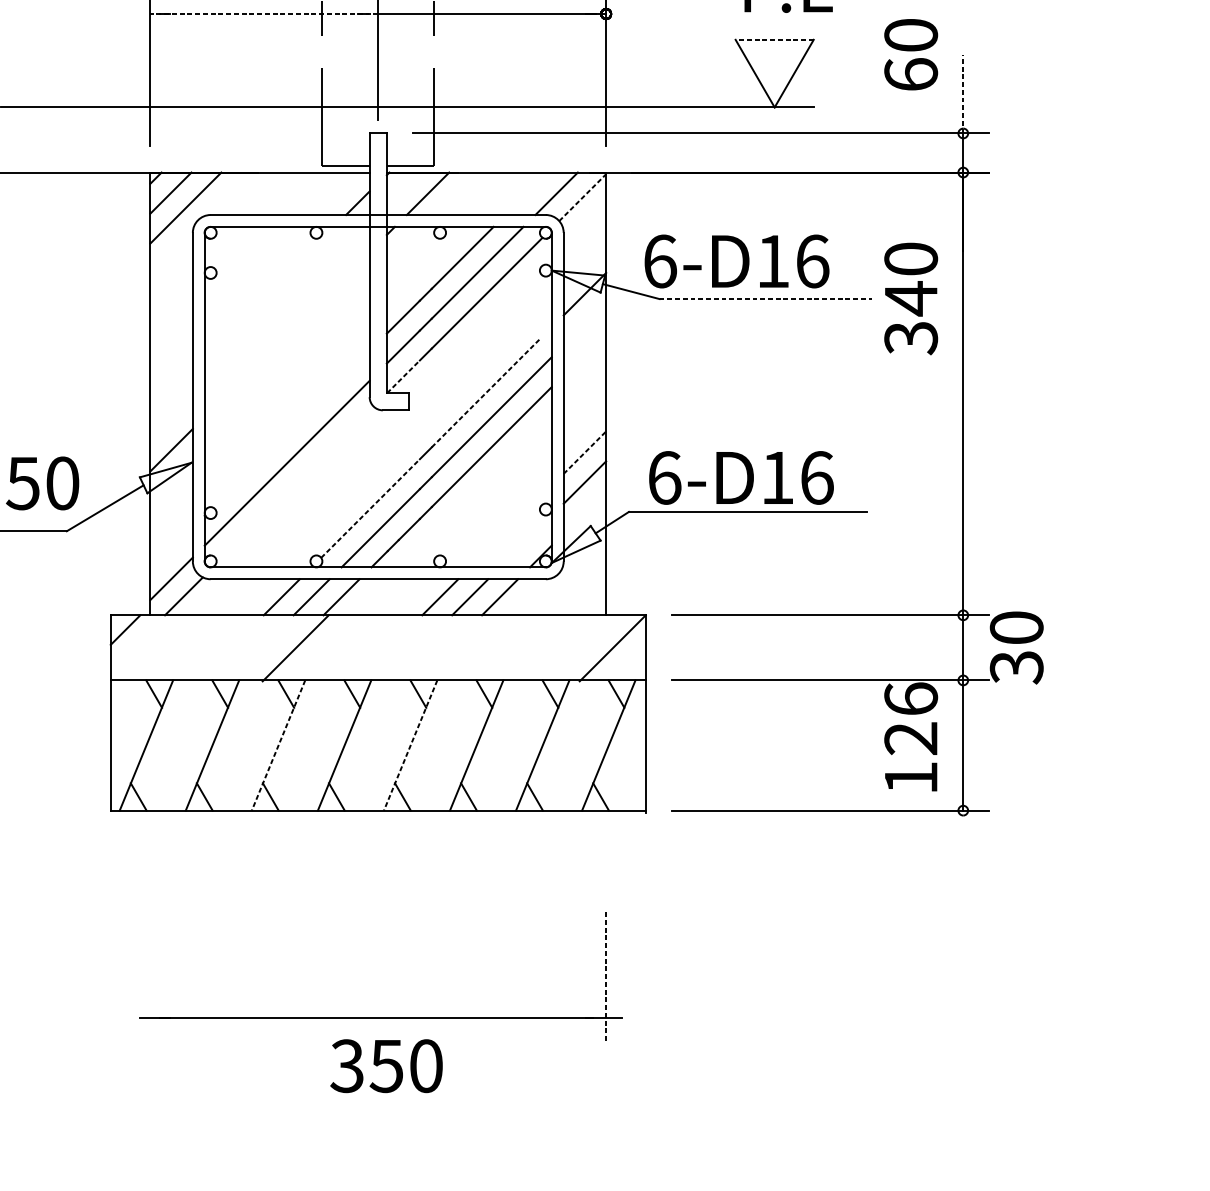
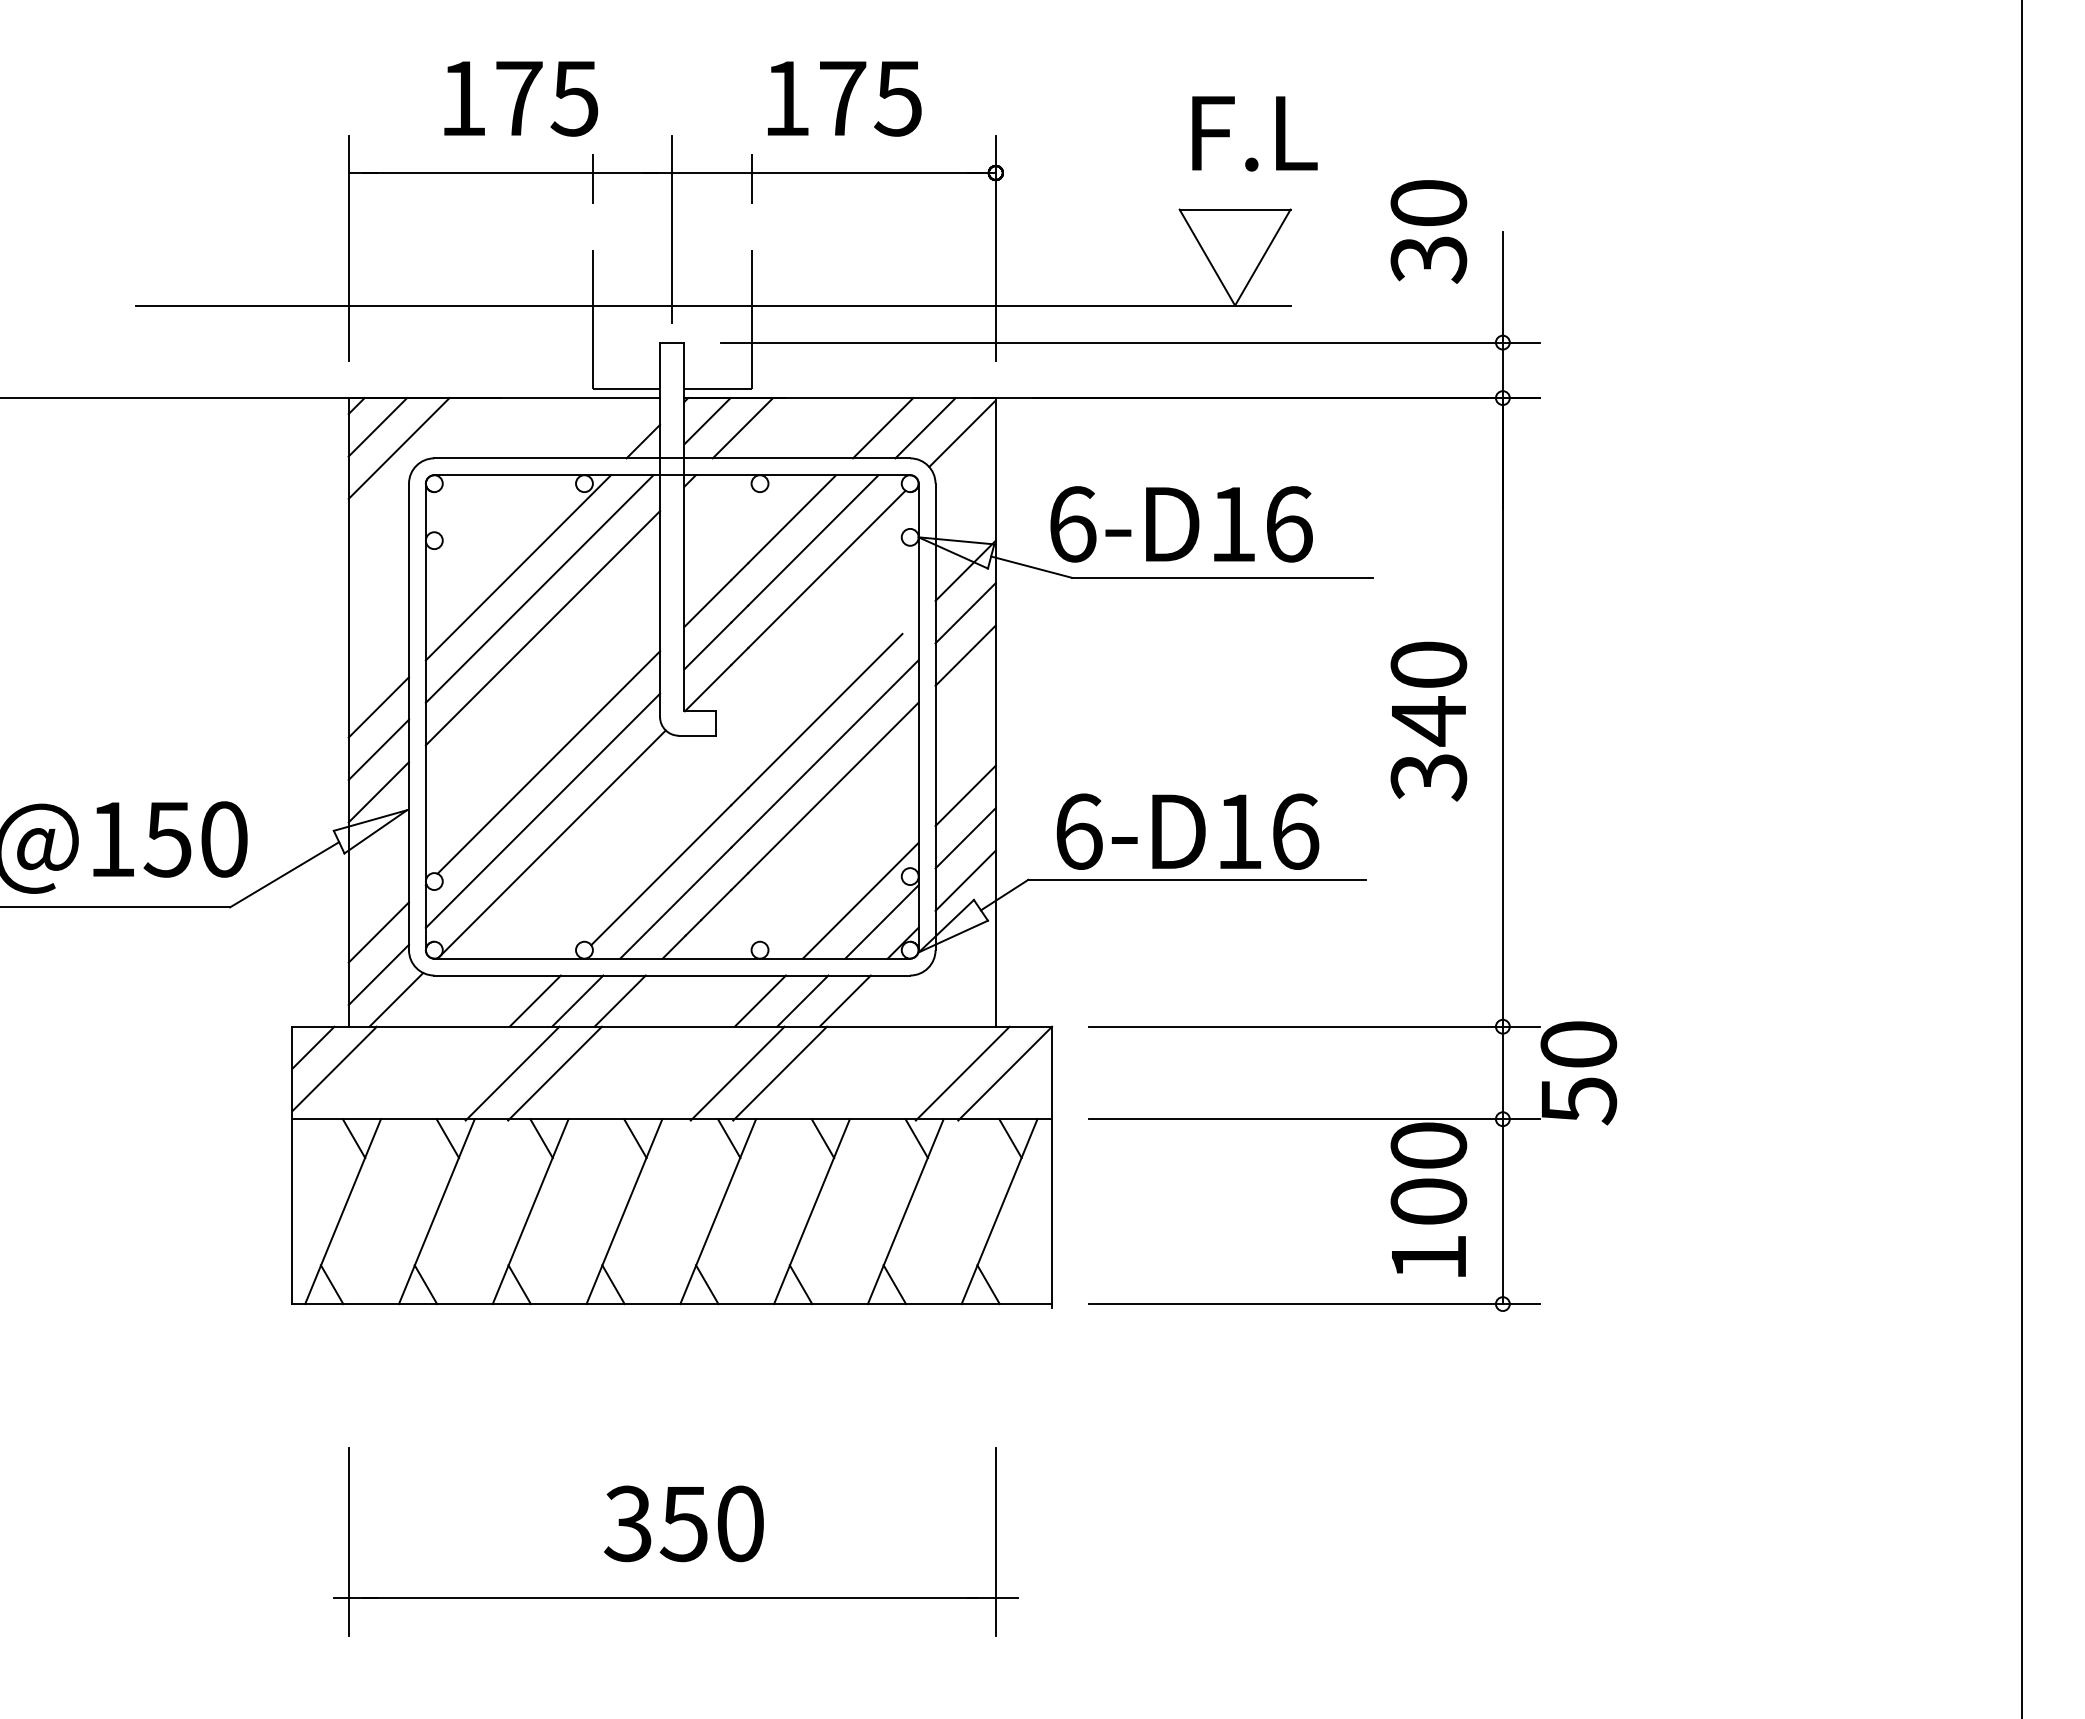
line: (264, 14) -> (510, 173), dashed -> solid
line: (774, 39) -> (1234, 209), dashed -> solid
text: (910, 74) -> (1428, 259), 60 -> 30
line: (963, 93) -> (1502, 286), dashed -> solid
line: (403, 189) -> (707, 421), added
line: (527, 193) -> (883, 428), added
line: (582, 197) -> (962, 433), dashed -> solid
line: (269, 291) -> (518, 567), added
line: (765, 298) -> (1222, 577), dashed -> solid
text: (910, 298) -> (1428, 721), moved
line: (284, 306) -> (539, 588), added
line: (584, 324) -> (965, 613), added
line: (286, 334) -> (542, 628), added
line: (584, 353) -> (965, 655), added
line: (403, 377) -> (708, 688), dashed -> solid
line: (171, 390) -> (378, 707), added
line: (486, 392) -> (825, 710), dashed -> solid
line: (171, 420) -> (378, 749), added
line: (291, 429) -> (548, 762), added
line: (584, 452) -> (965, 795), dashed -> solid
line: (293, 486) -> (551, 844), added
line: (370, 508) -> (661, 874), dashed -> solid
line: (584, 512) -> (965, 880), added
line: (510, 526) -> (860, 900), added
line: (525, 541) -> (881, 921), added
line: (171, 548) -> (378, 932), added
line: (140, 644) -> (334, 1068), added
line: (265, 648) -> (512, 1073), added
line: (424, 648) -> (737, 1073), added
line: (454, 648) -> (780, 1073), added
line: (582, 648) -> (962, 1073), added
text: (1016, 667) -> (1578, 1101), 30 -> 50
text: (910, 718) -> (1428, 1173), 126 -> 100
line: (278, 745) -> (530, 1211), dashed -> solid
line: (410, 745) -> (718, 1211), dashed -> solid
line: (150, 977) -> (348, 1541), added
line: (605, 978) -> (995, 1542), dashed -> solid
text: (386, 1065) -> (683, 1523), moved

